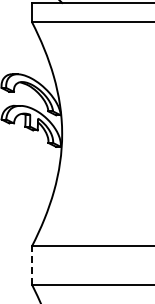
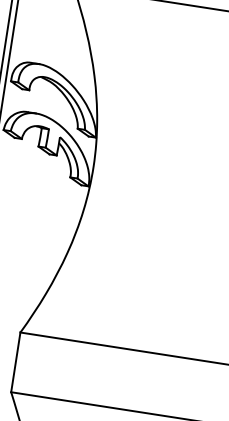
line: (32, 265) -> (16, 362), dashed -> solid

